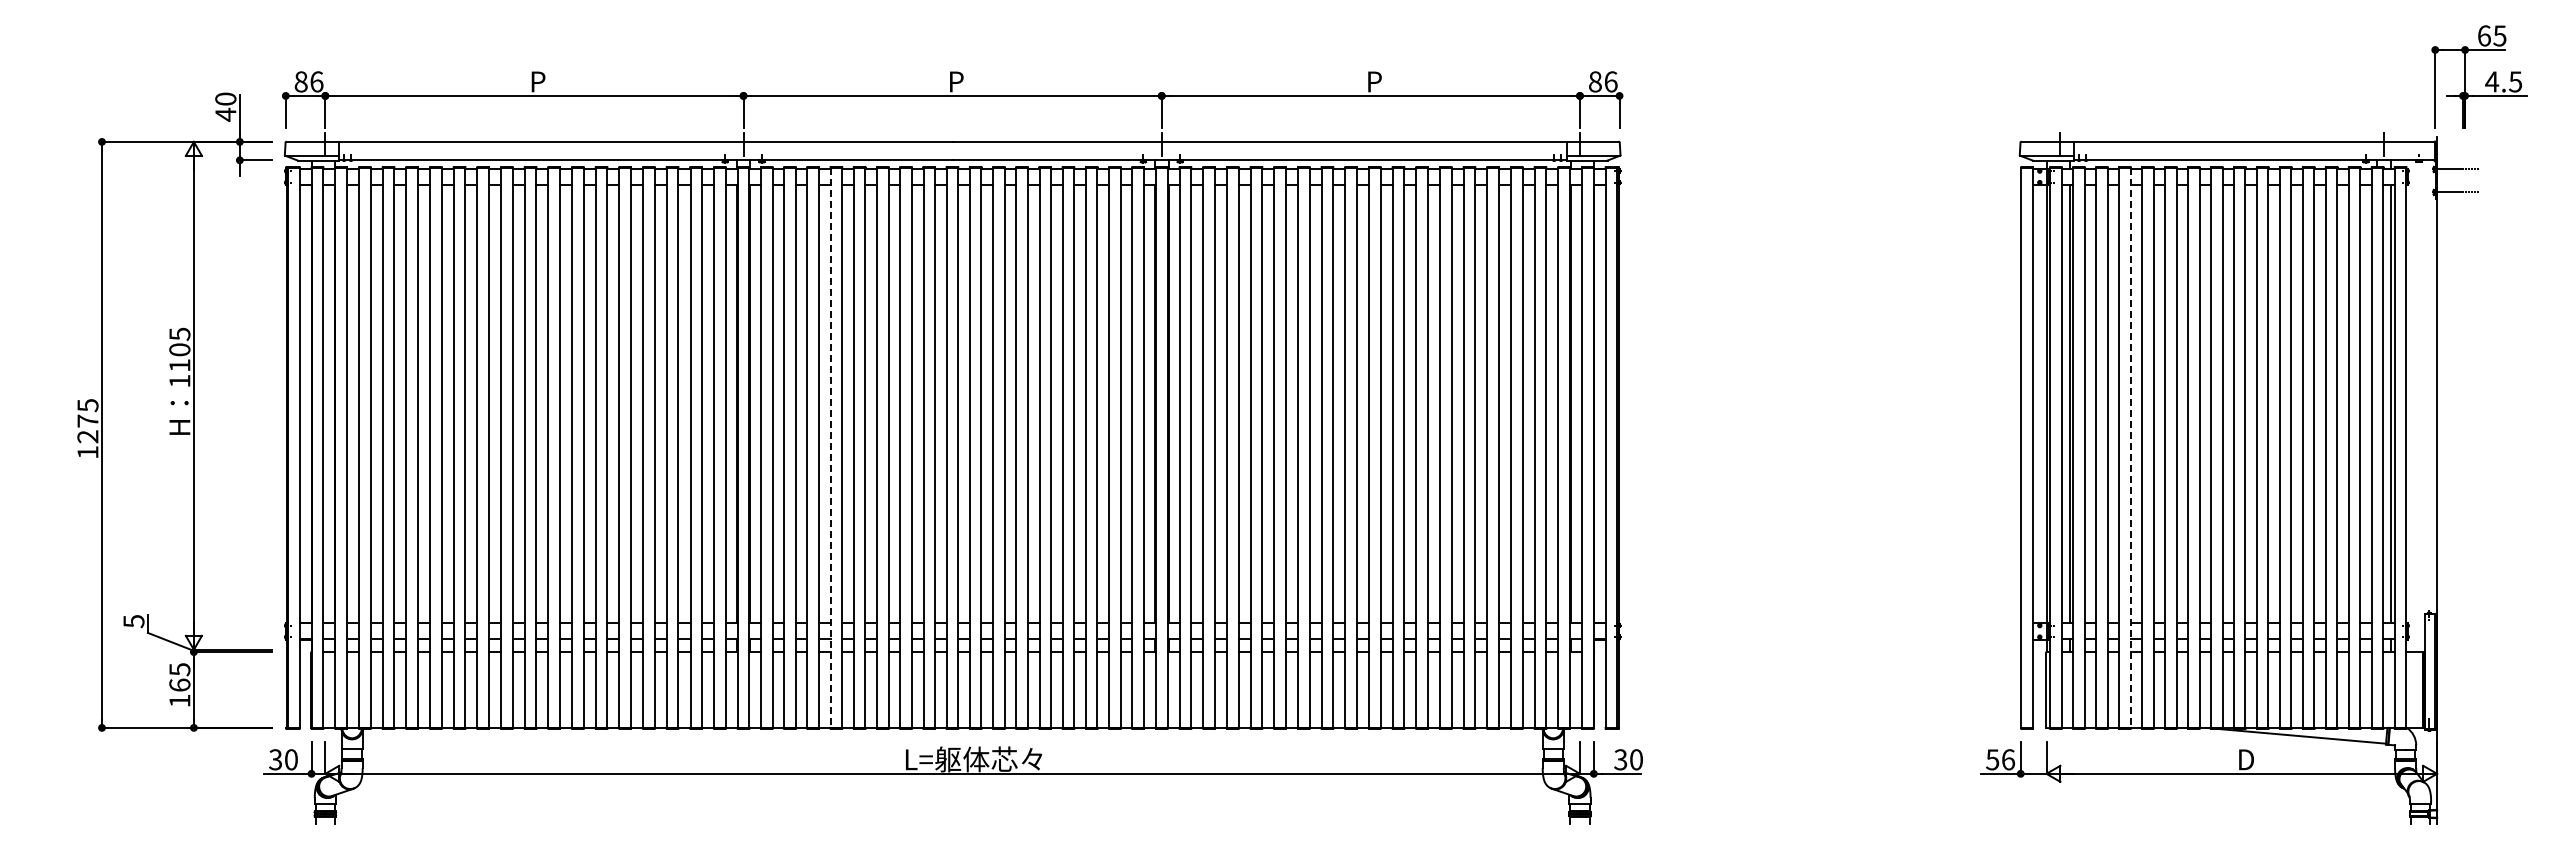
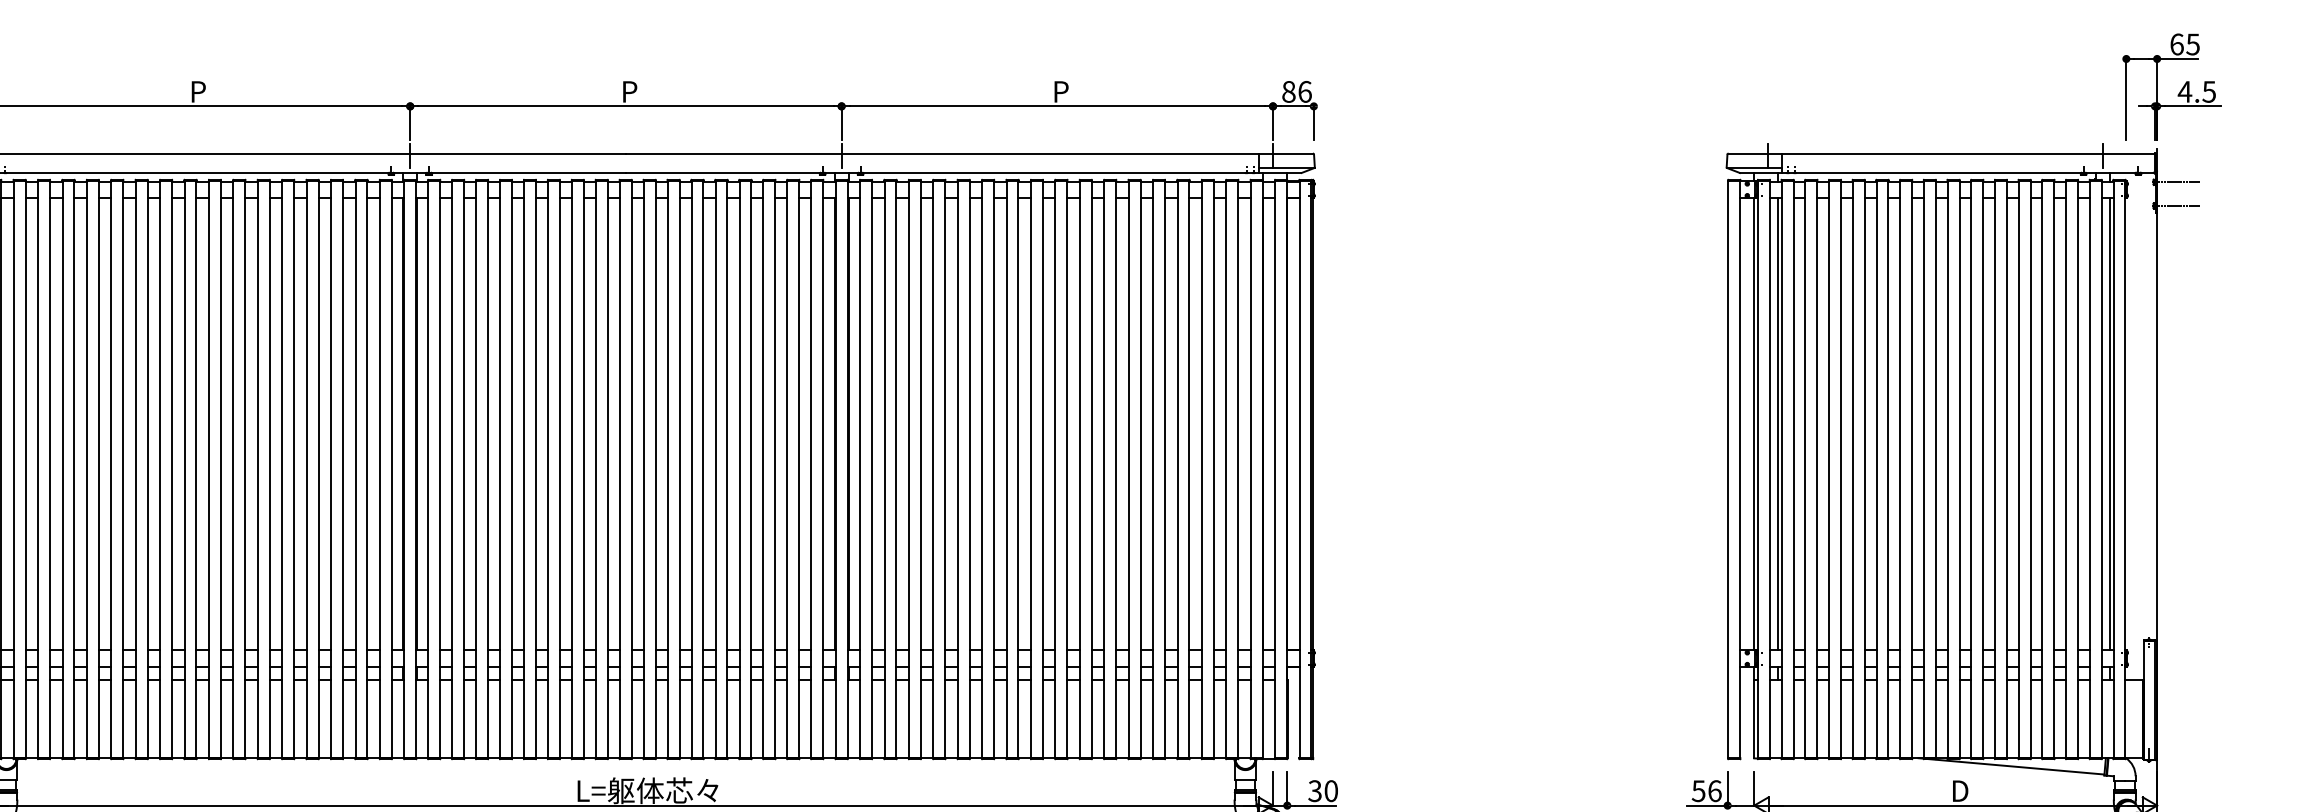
part: (2487, 80) -> (2180, 90), moved
line: (830, 447) -> (499, 469), dashed -> solid
line: (2130, 447) -> (1840, 469), dashed -> solid

